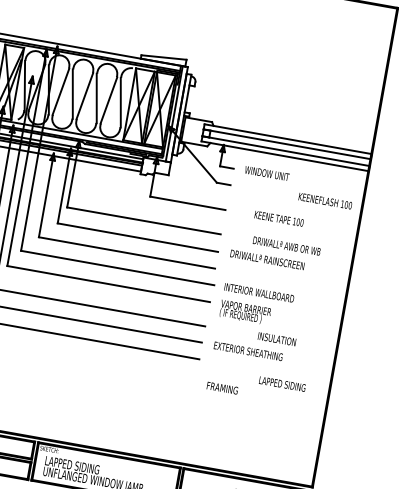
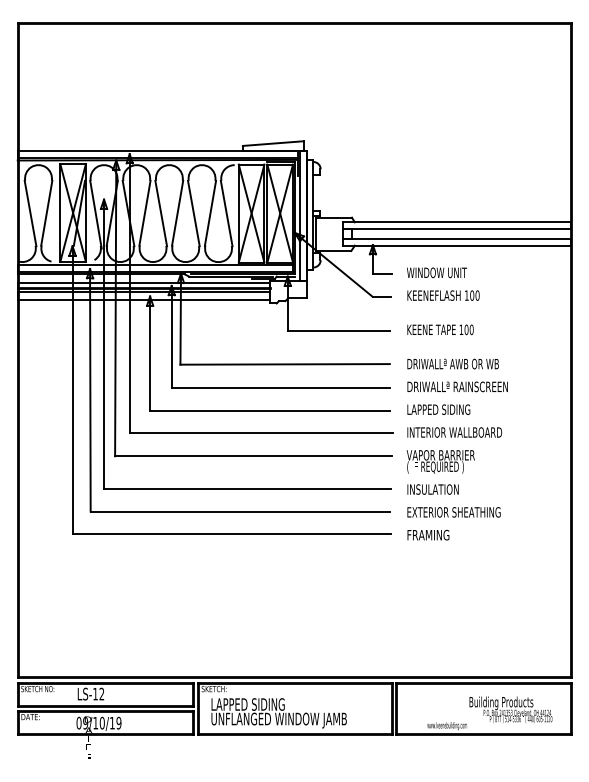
text: (325, 201) -> (443, 295), moved
text: (279, 218) -> (440, 329), moved
text: (286, 245) -> (452, 363), moved
text: (276, 339) -> (432, 489), moved
text: (282, 383) -> (438, 409), moved
text: (222, 387) -> (428, 534), moved

